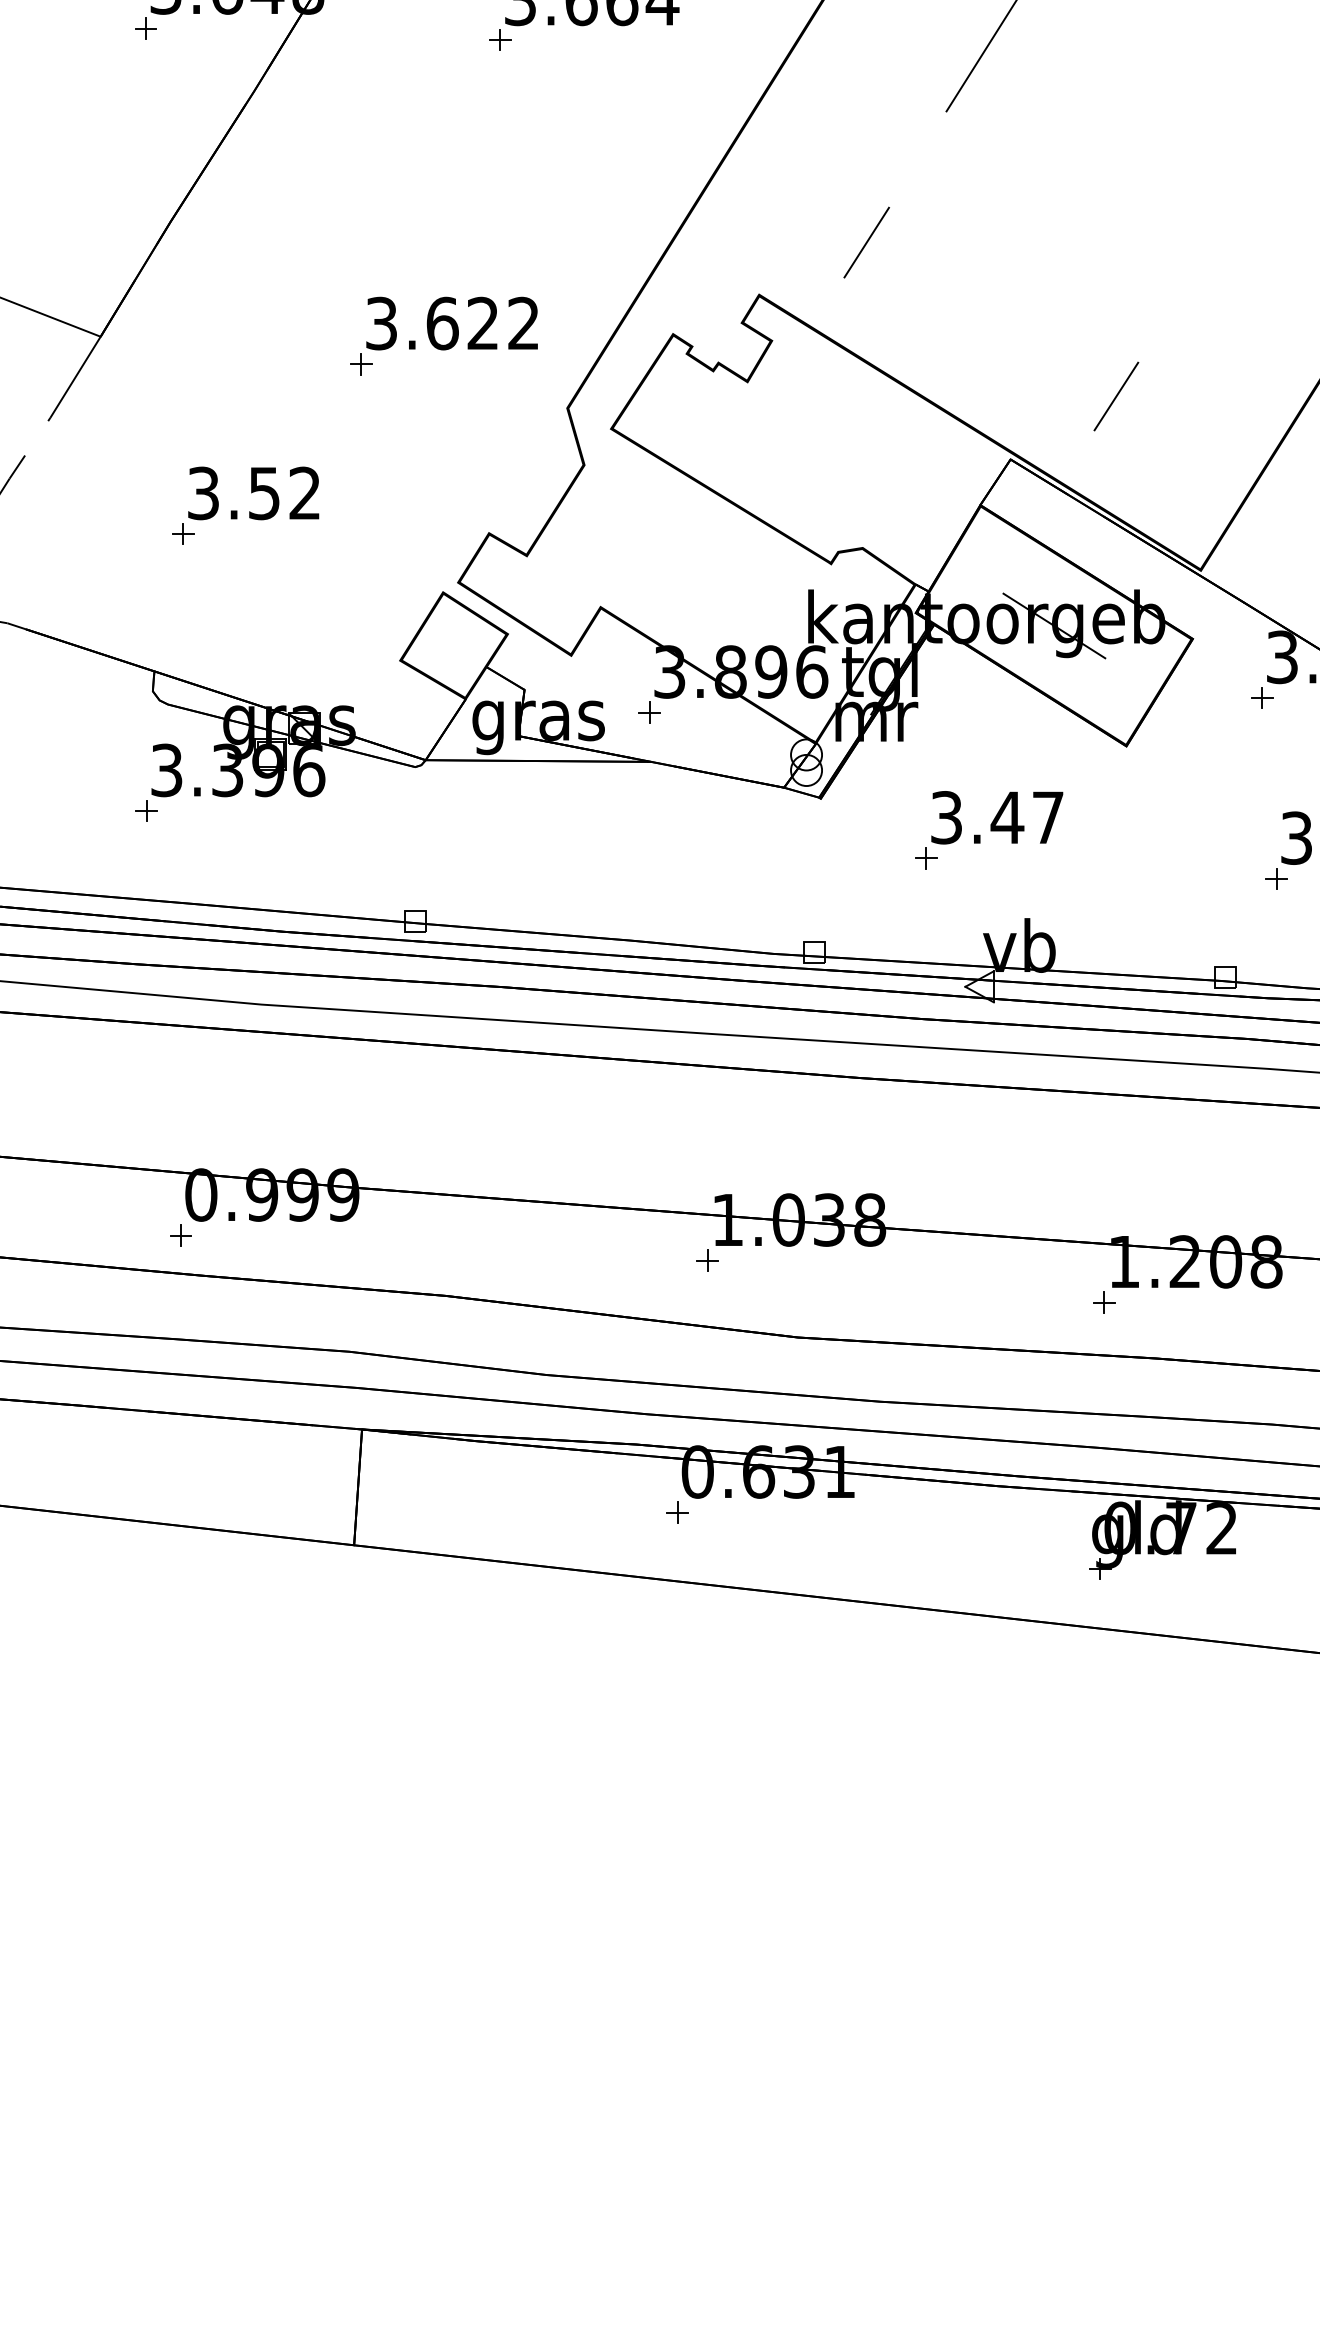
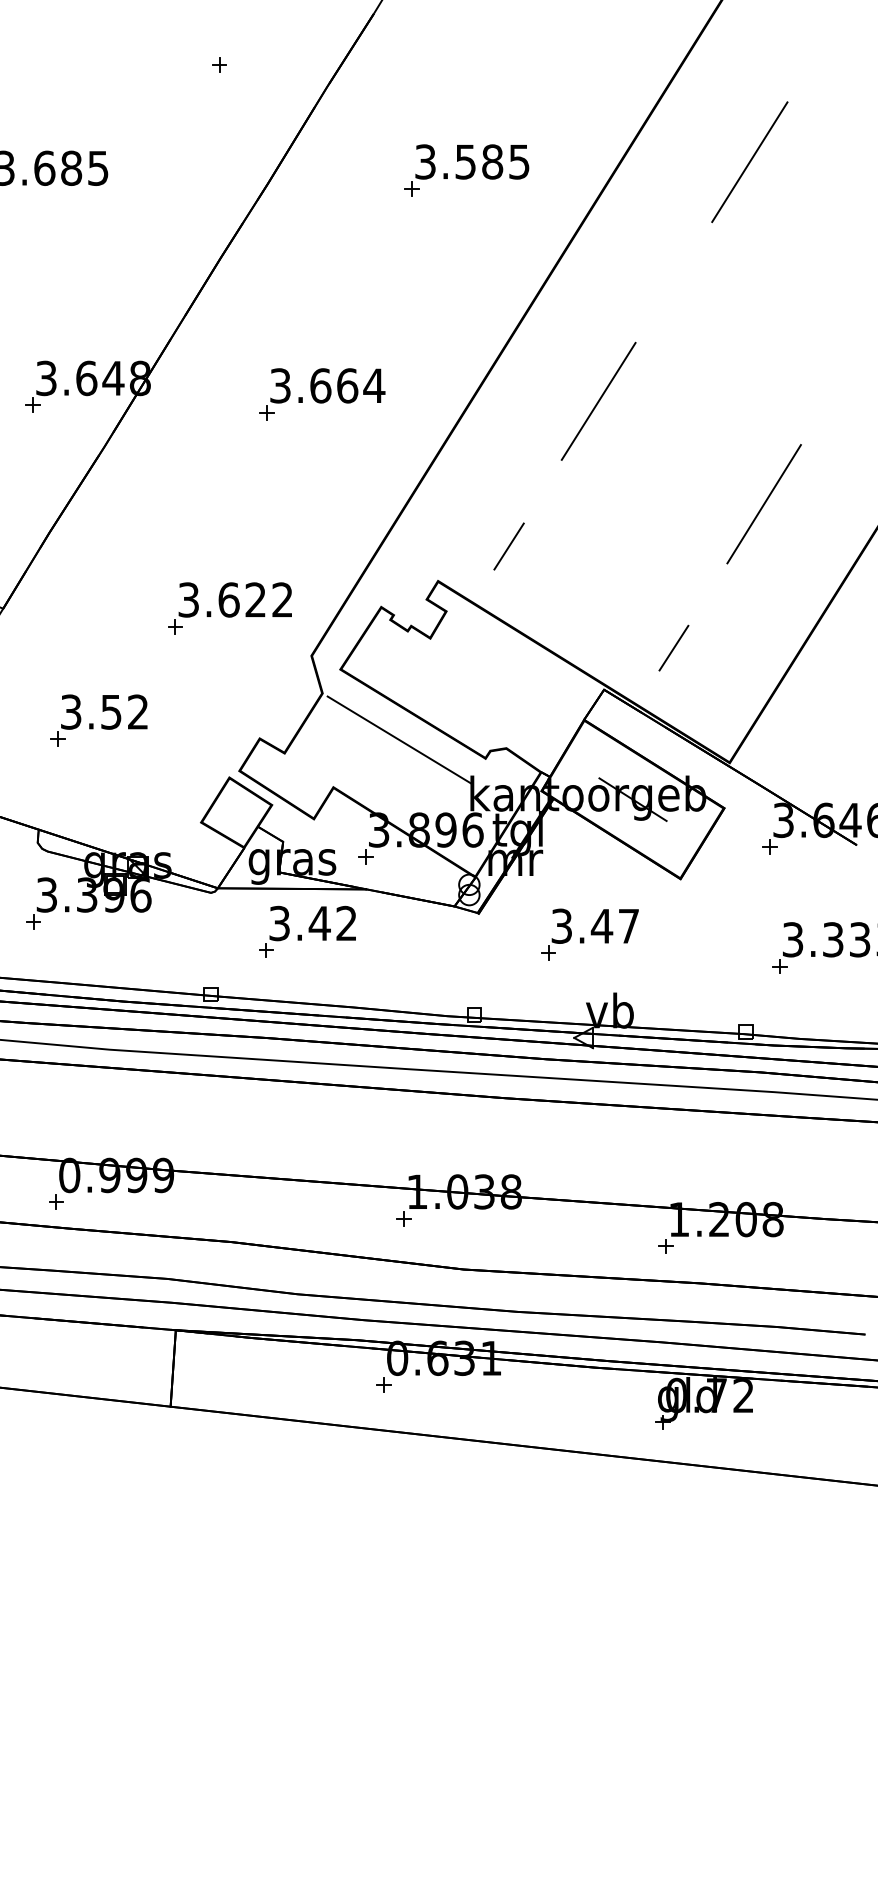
line: (1251, 178) -> (763, 504), added
line: (700, 536) -> (399, 740), added
part: (561, 825) -> (307, 931), added

